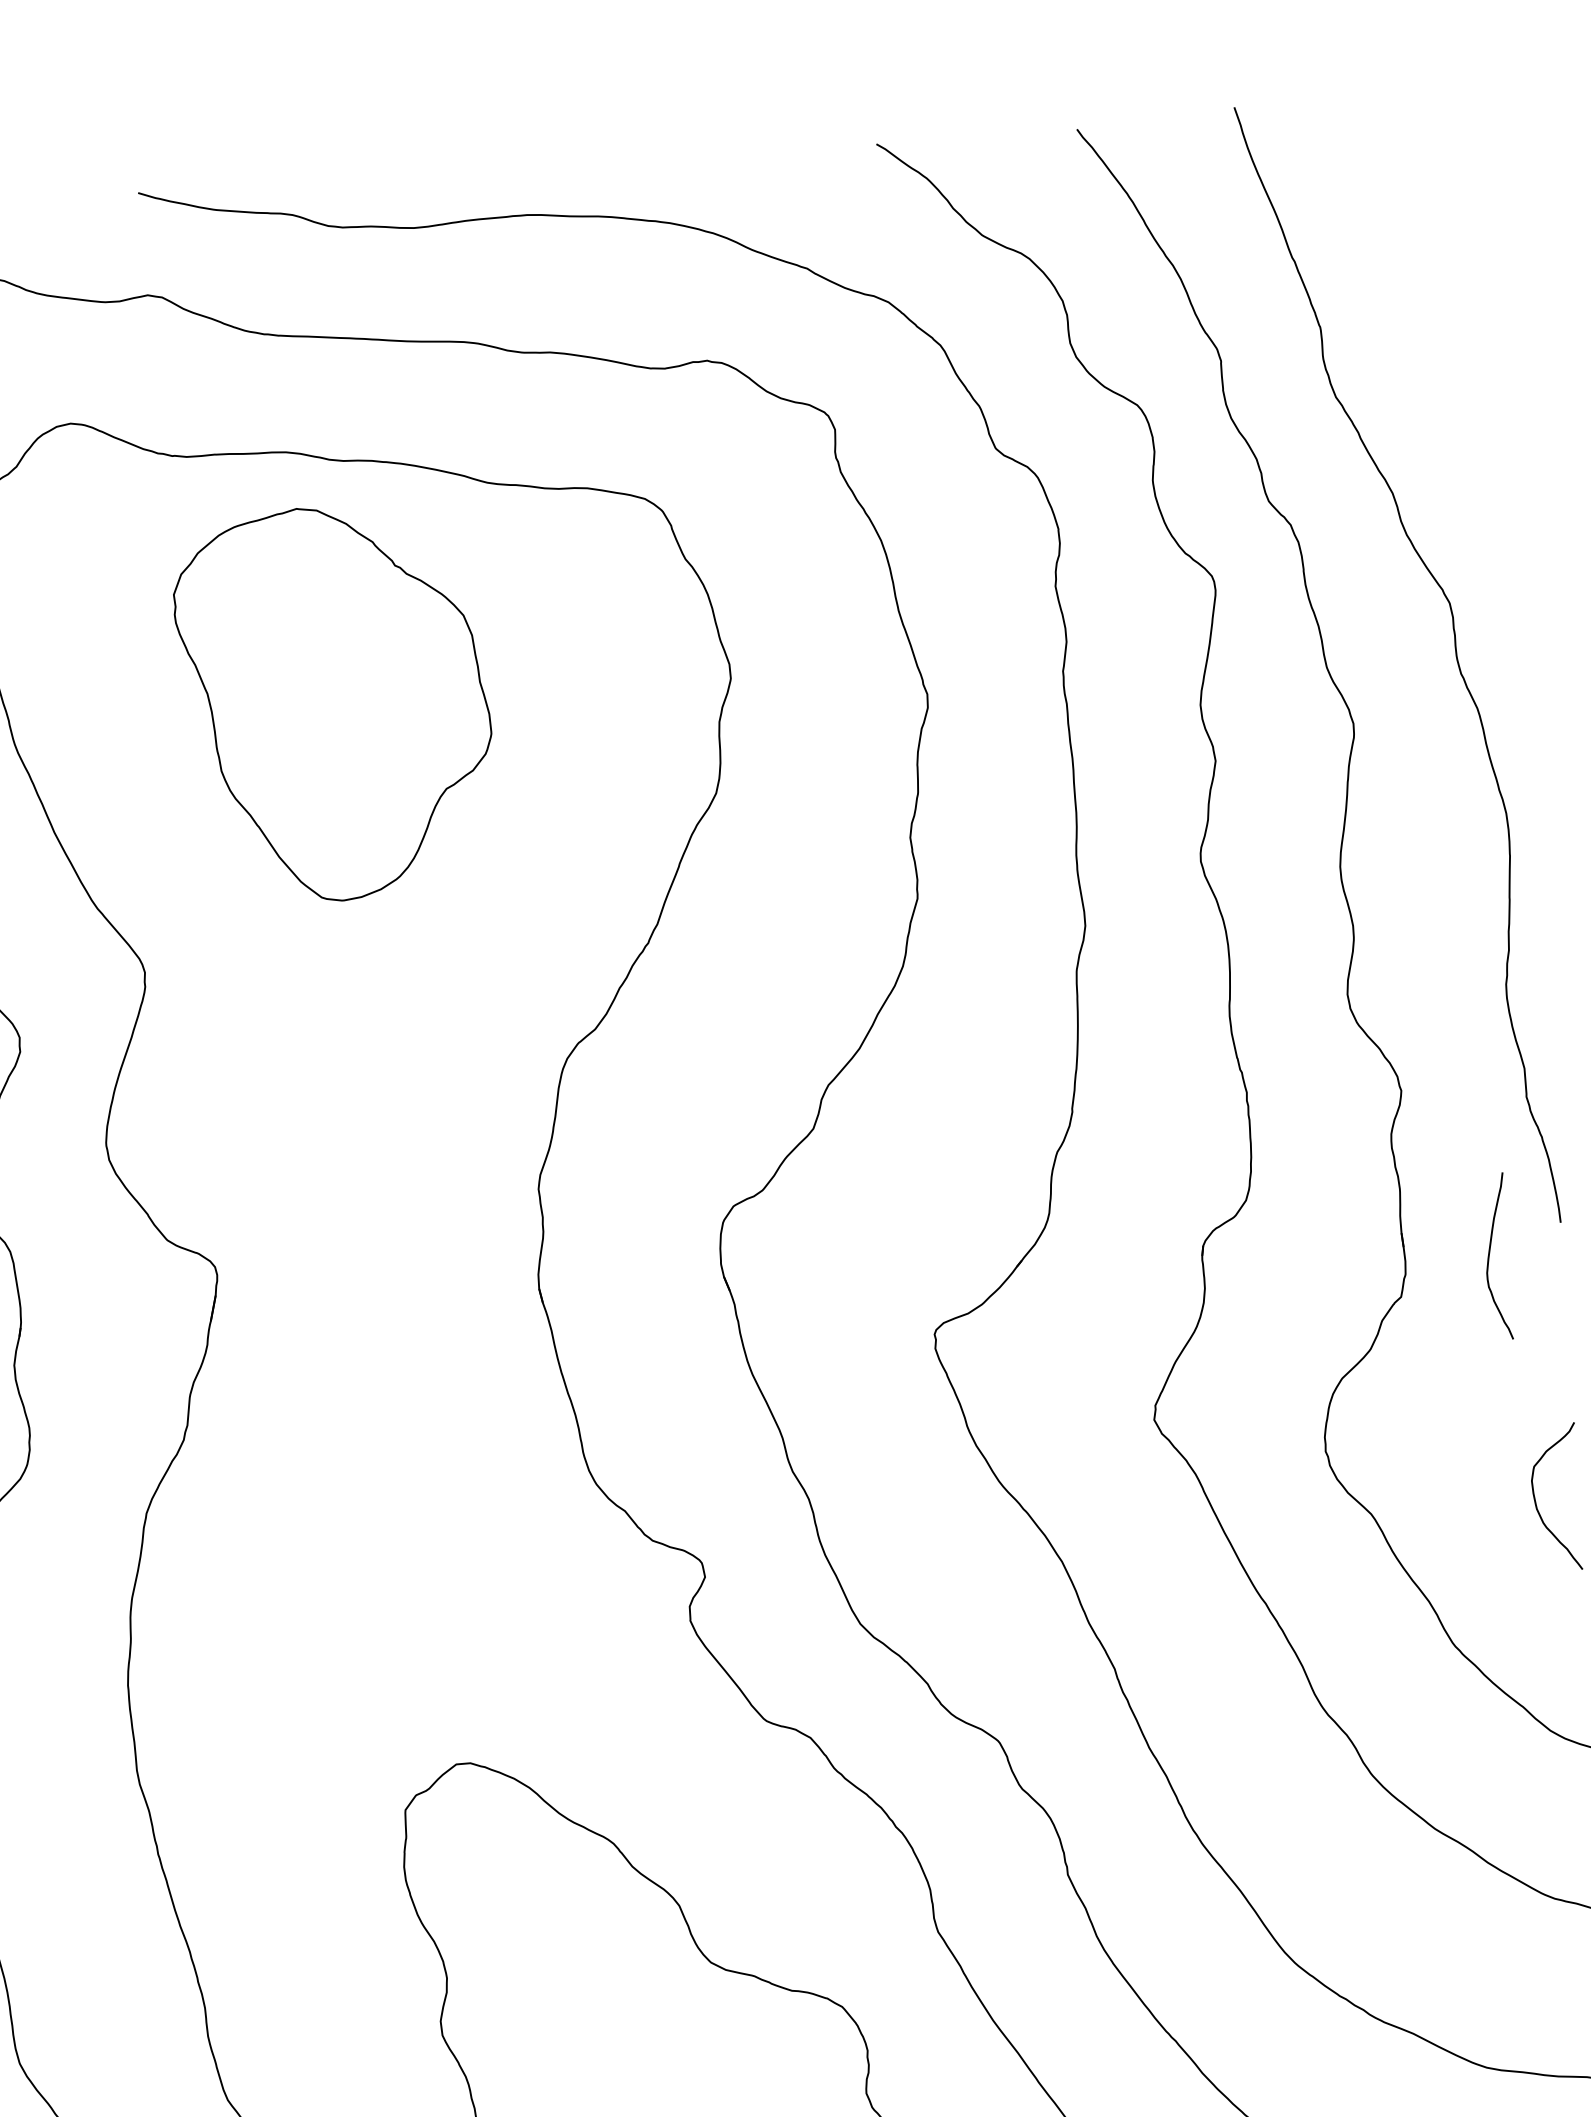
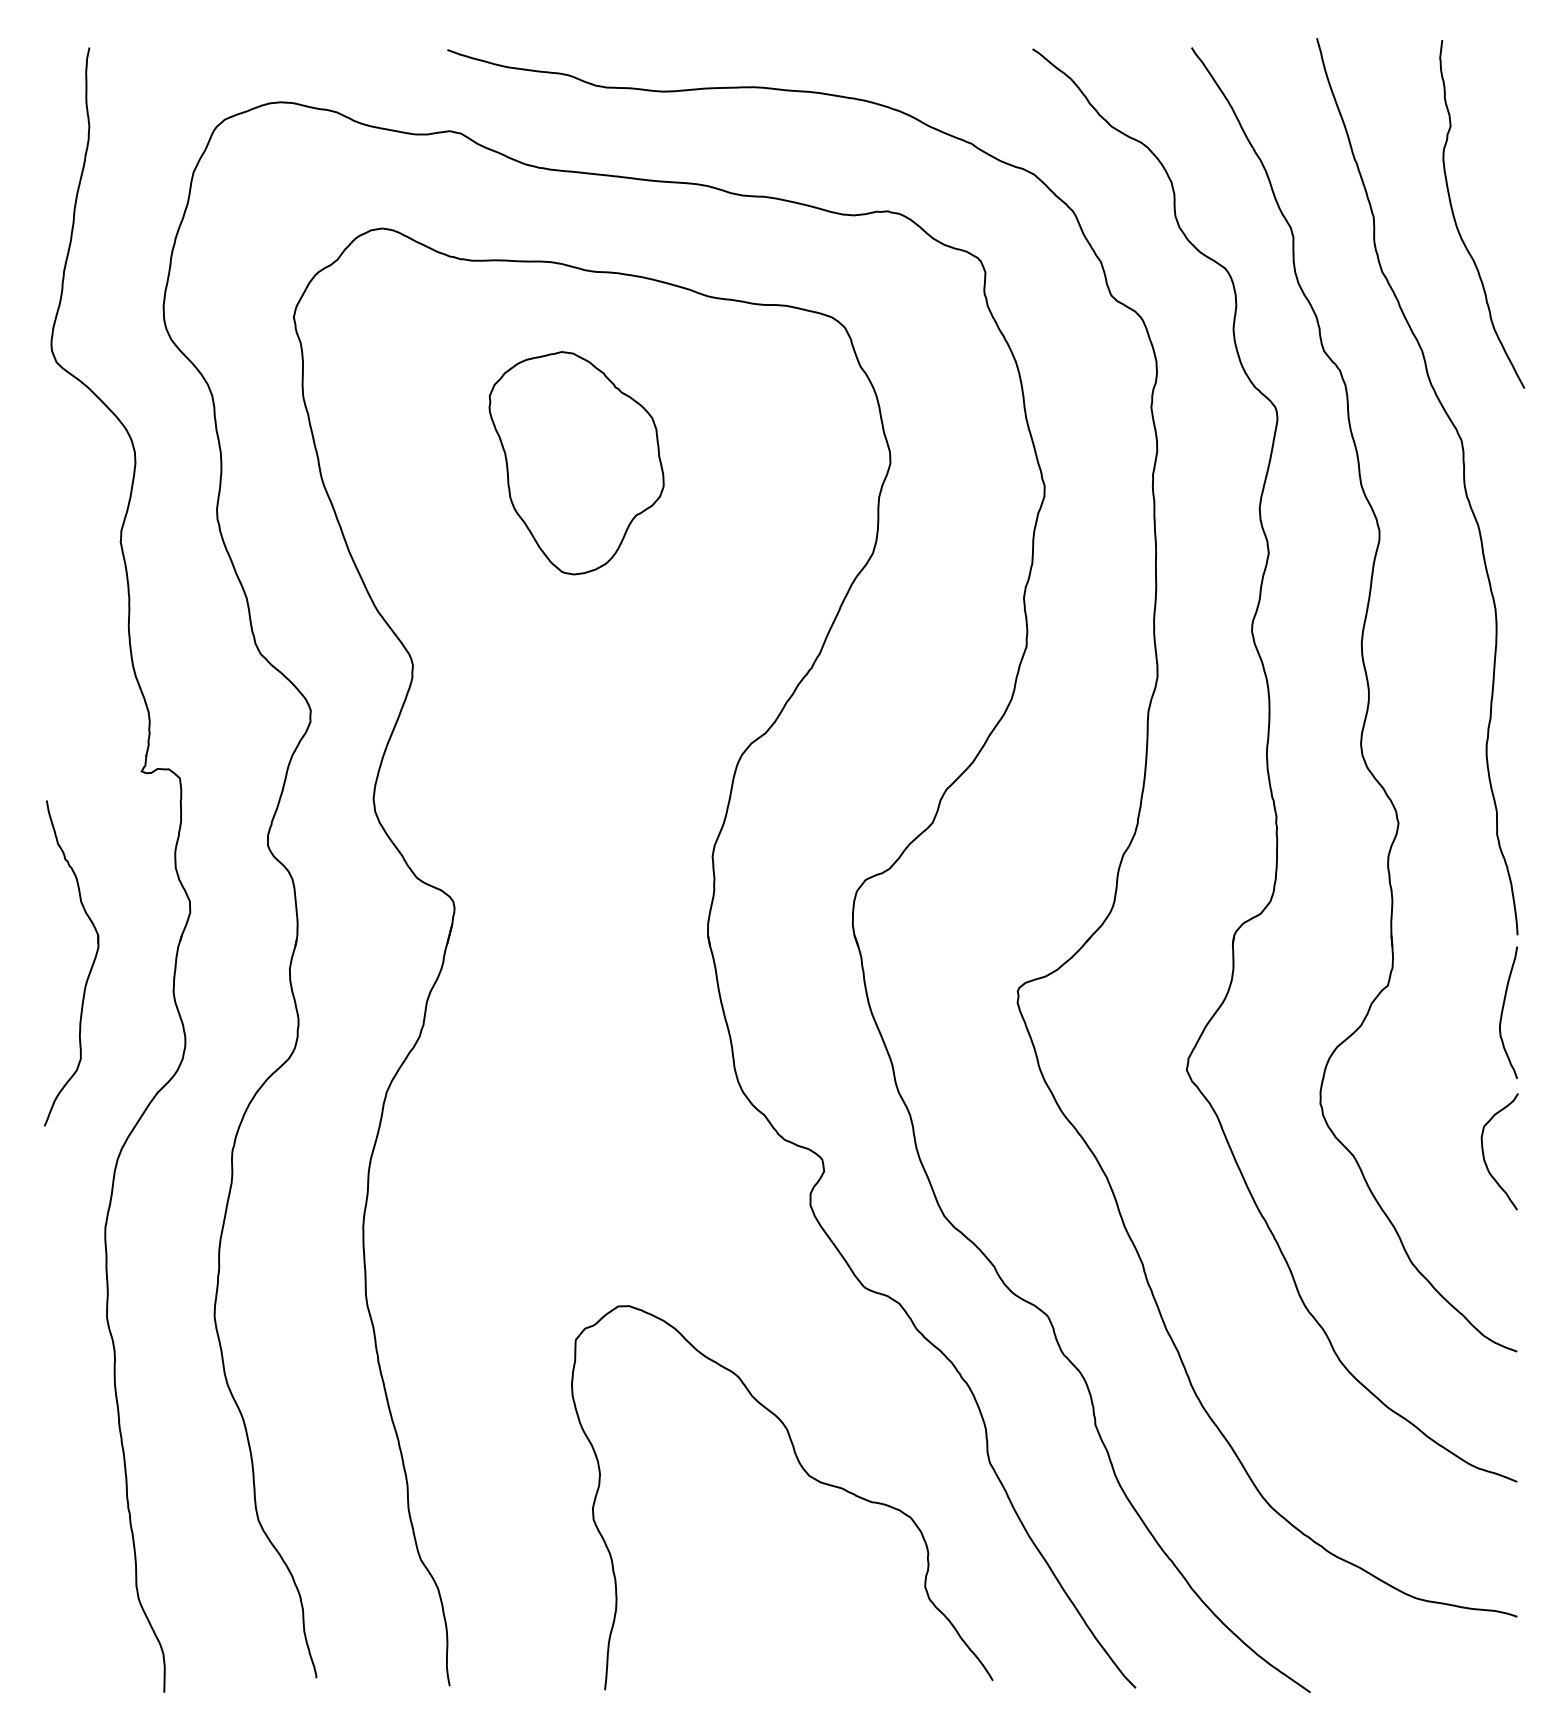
curve: (1425, 327) -> (1456, 221), added
part: (334, 704) -> (576, 463), size x0.71
curve: (1490, 1255) -> (1503, 1011), moved

